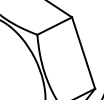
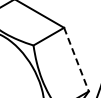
line: (83, 54) -> (76, 60), solid -> dashed

